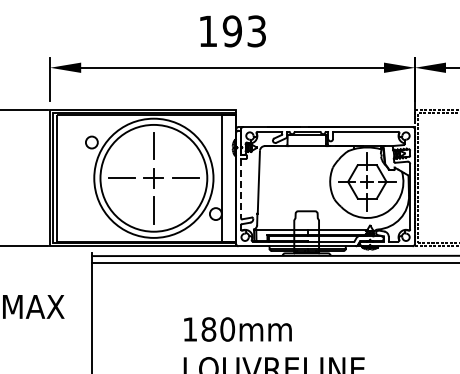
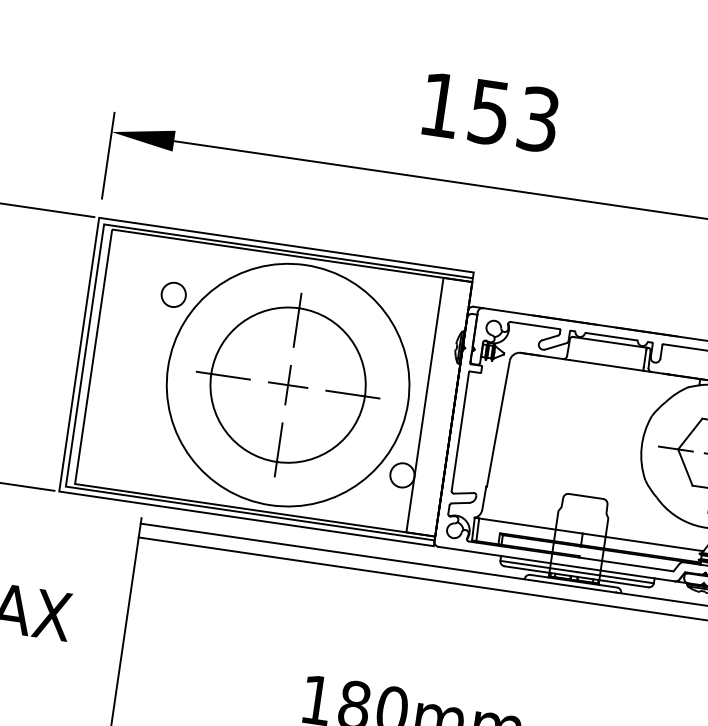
text: (231, 31) -> (487, 112), 193 -> 153
circle: (153, 178) -> (287, 385), size x0.71
line: (240, 189) -> (459, 433), dashed -> solid

